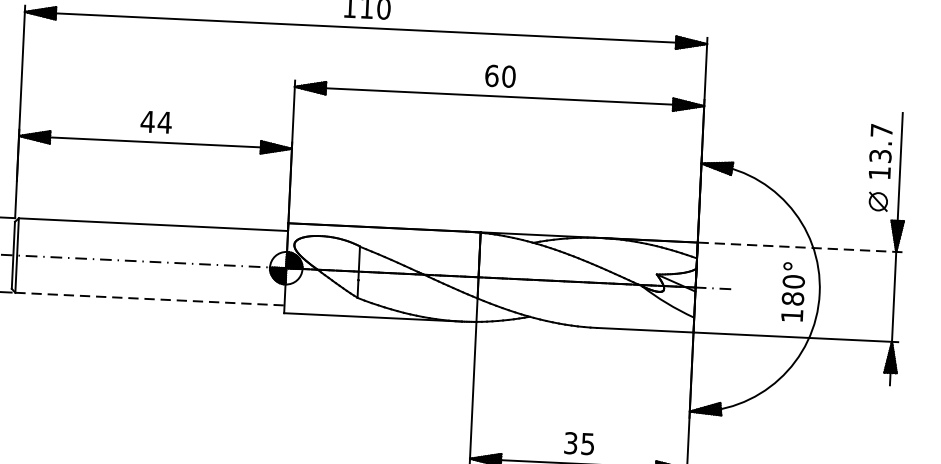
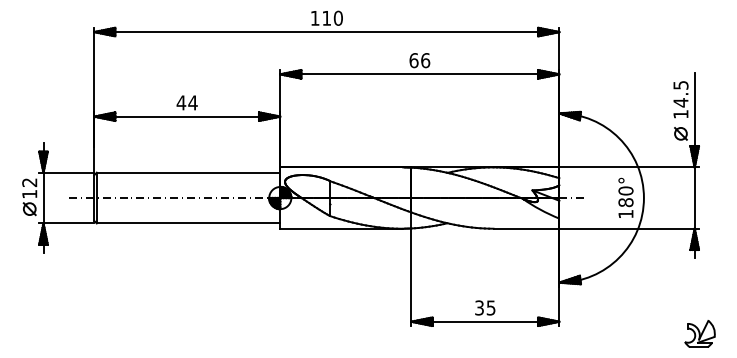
text: (508, 76) -> (425, 60), 60 -> 66
text: (880, 144) -> (680, 94), 13.7 -> 14.5
line: (800, 247) -> (629, 167), dashed -> solid
line: (149, 299) -> (188, 223), dashed -> solid

